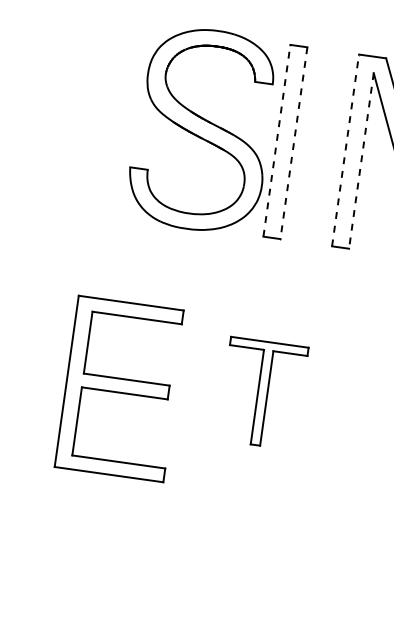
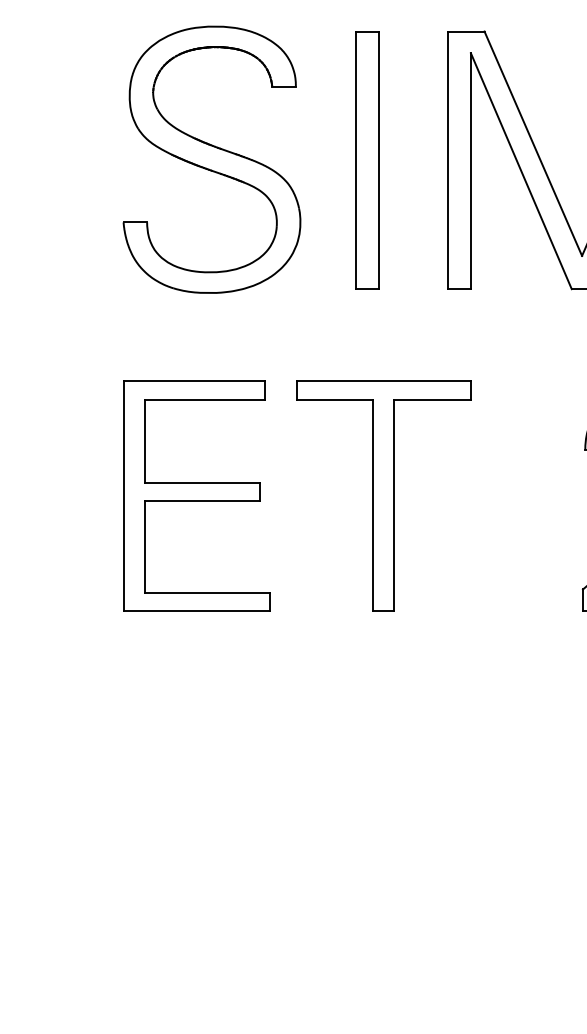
part: (202, 129) -> (211, 159), moved
line: (276, 140) -> (355, 160), dashed -> solid
line: (293, 143) -> (378, 160), dashed -> solid
line: (345, 150) -> (448, 160), dashed -> solid
line: (361, 161) -> (470, 171), dashed -> solid
part: (121, 388) -> (196, 495), moved
part: (262, 393) -> (383, 495), size x1.67

